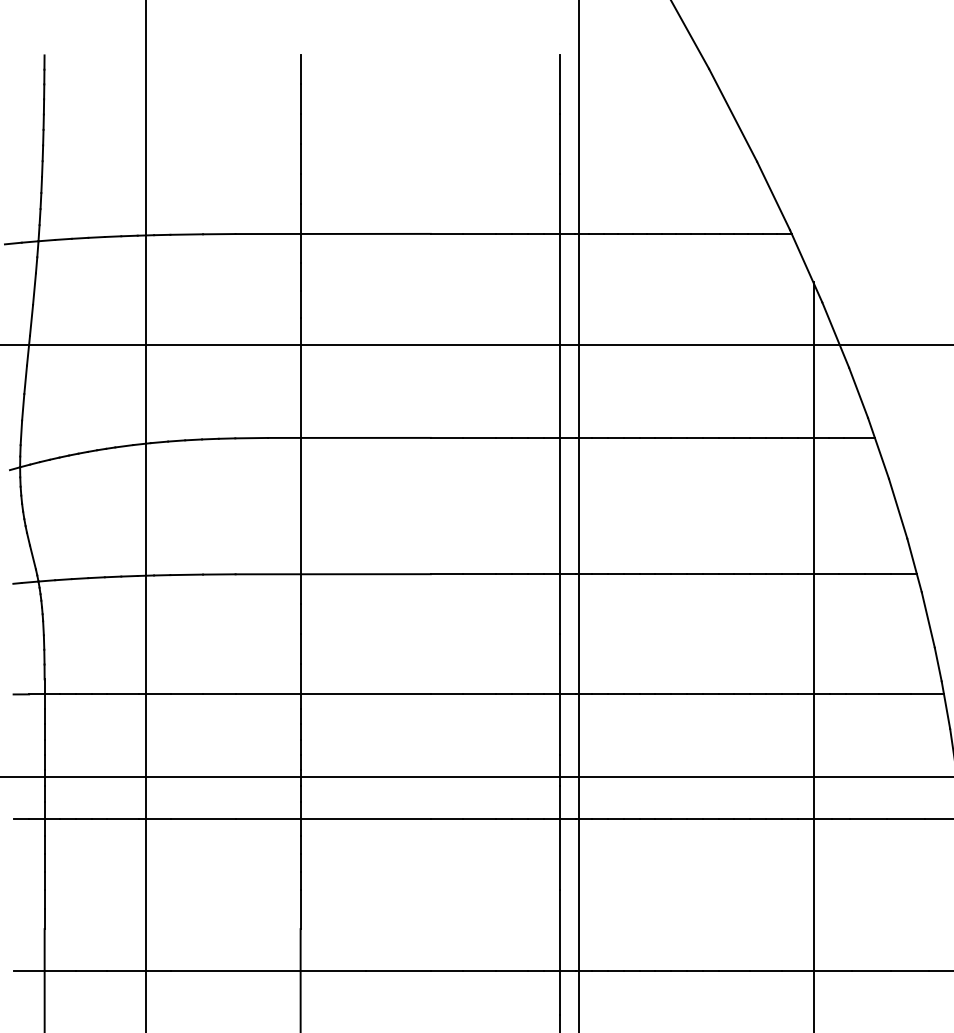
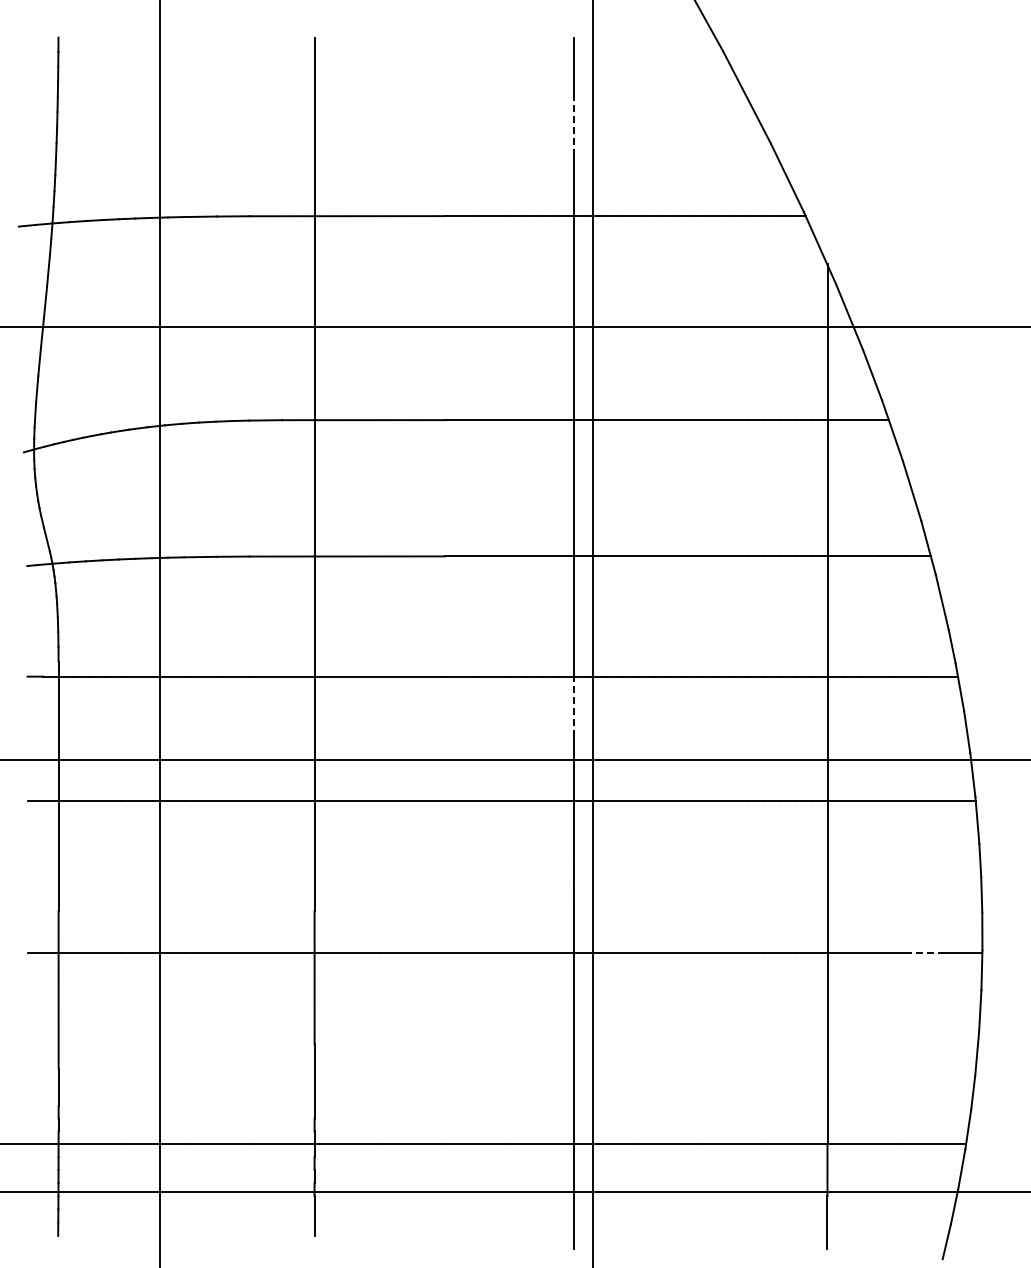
line: (559, 143) -> (573, 125), solid -> dashed
line: (559, 724) -> (573, 706), solid -> dashed
line: (910, 970) -> (924, 952), solid -> dashed

